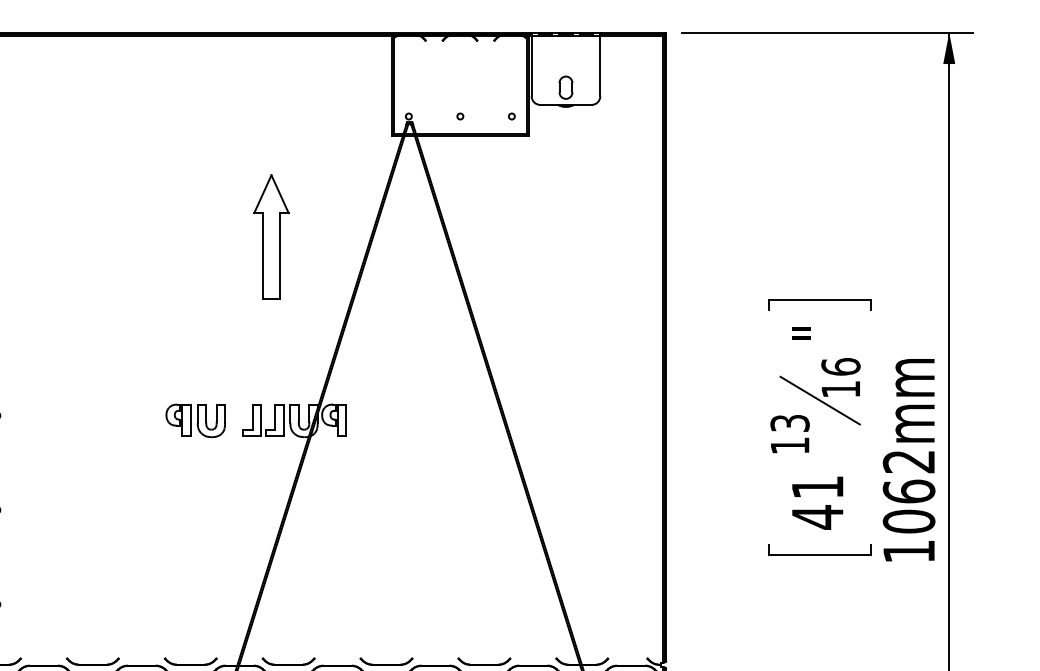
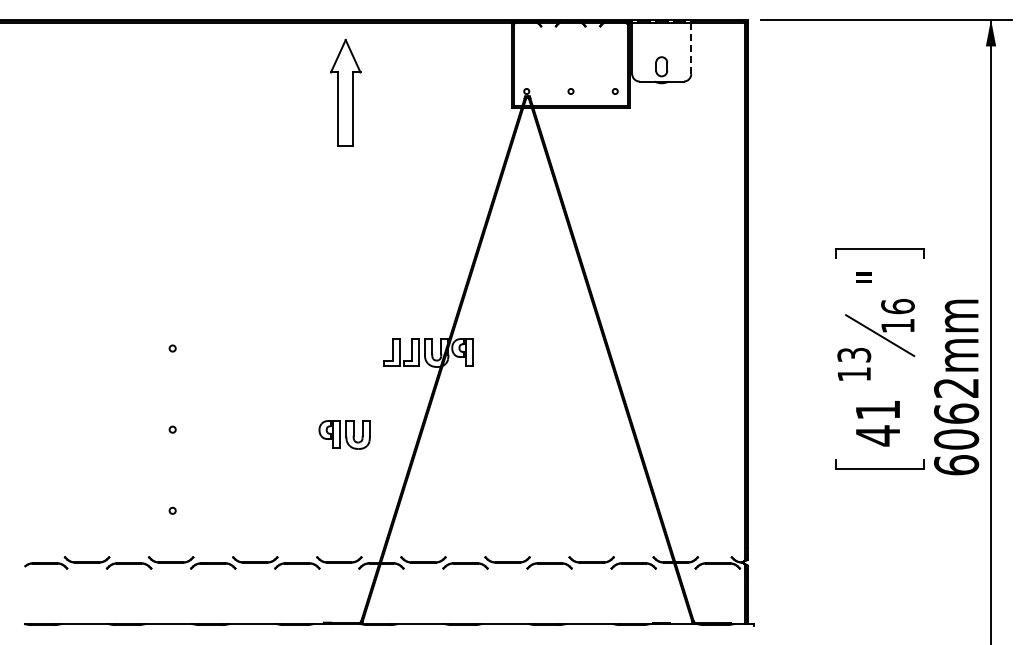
line: (600, 66) -> (691, 48), solid -> dashed
part: (271, 236) -> (345, 92), moved
part: (195, 420) -> (344, 434), moved
text: (909, 551) -> (956, 465), 1062mm -> 6062mm

